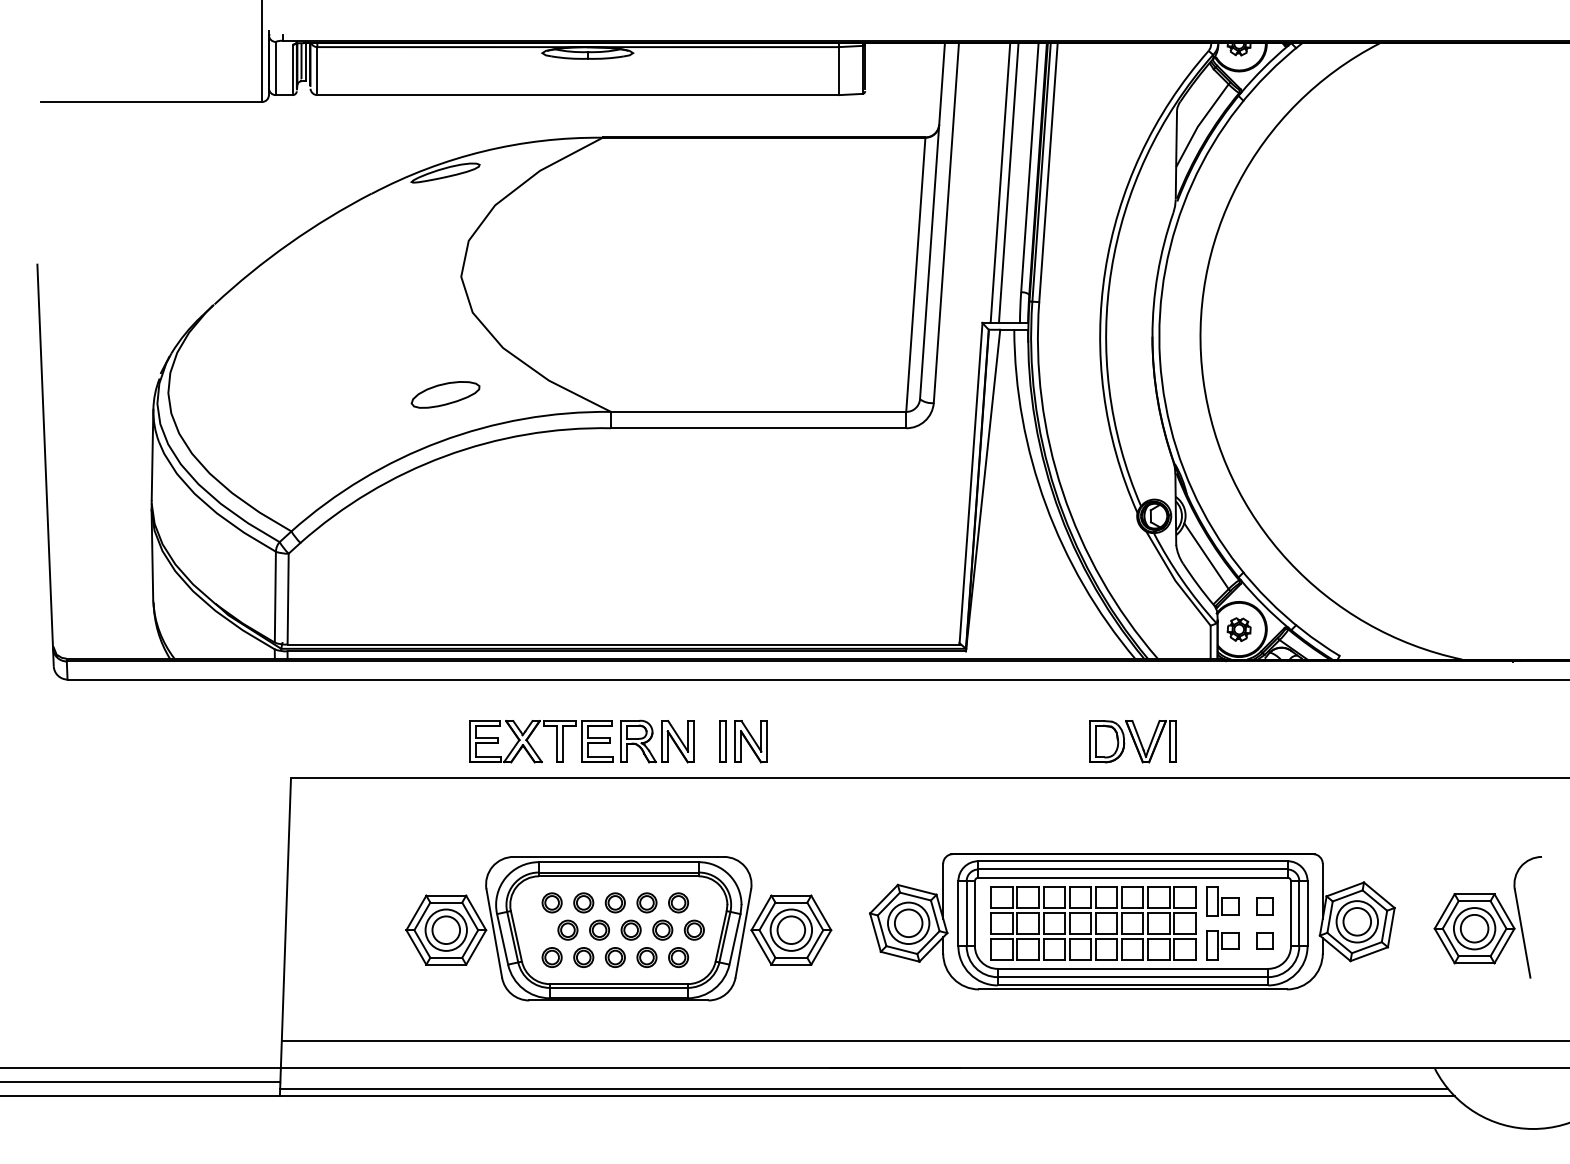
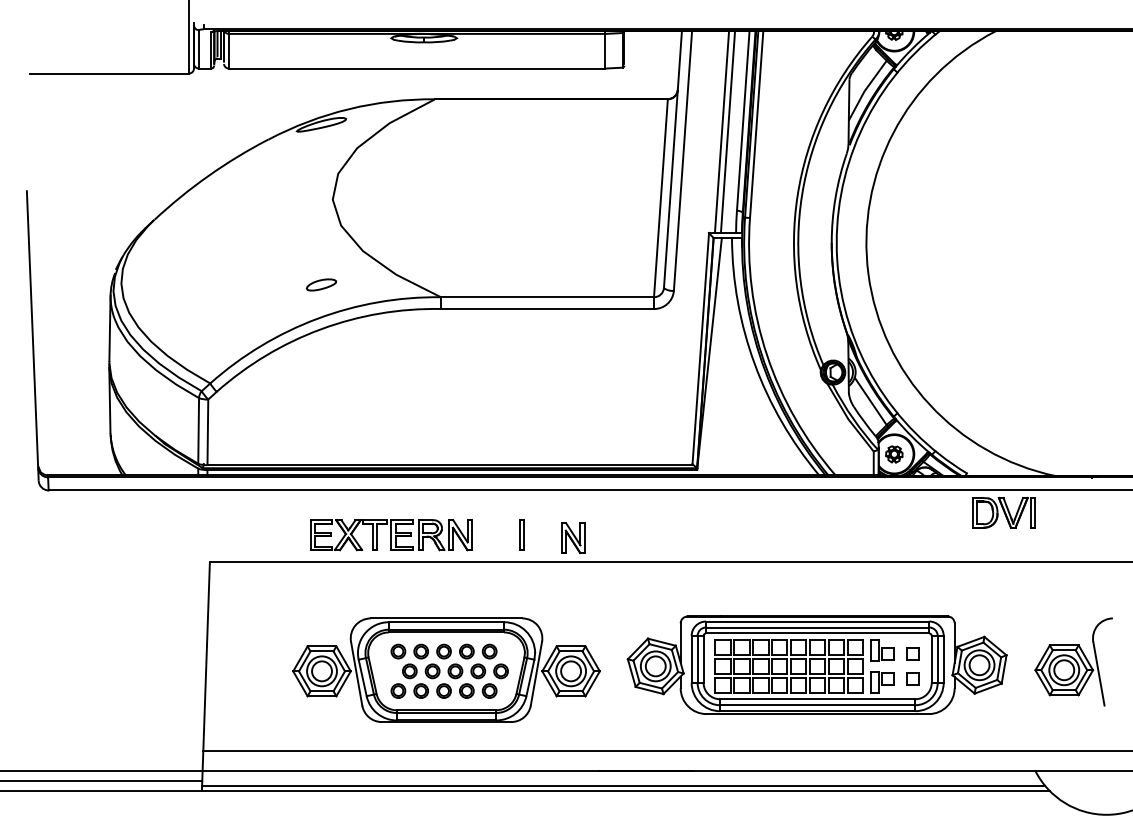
part: (445, 394) -> (321, 284), size x0.6
part: (581, 741) -> (390, 535), moved
part: (750, 741) -> (572, 538), moved
part: (1132, 741) -> (1003, 512), moved

